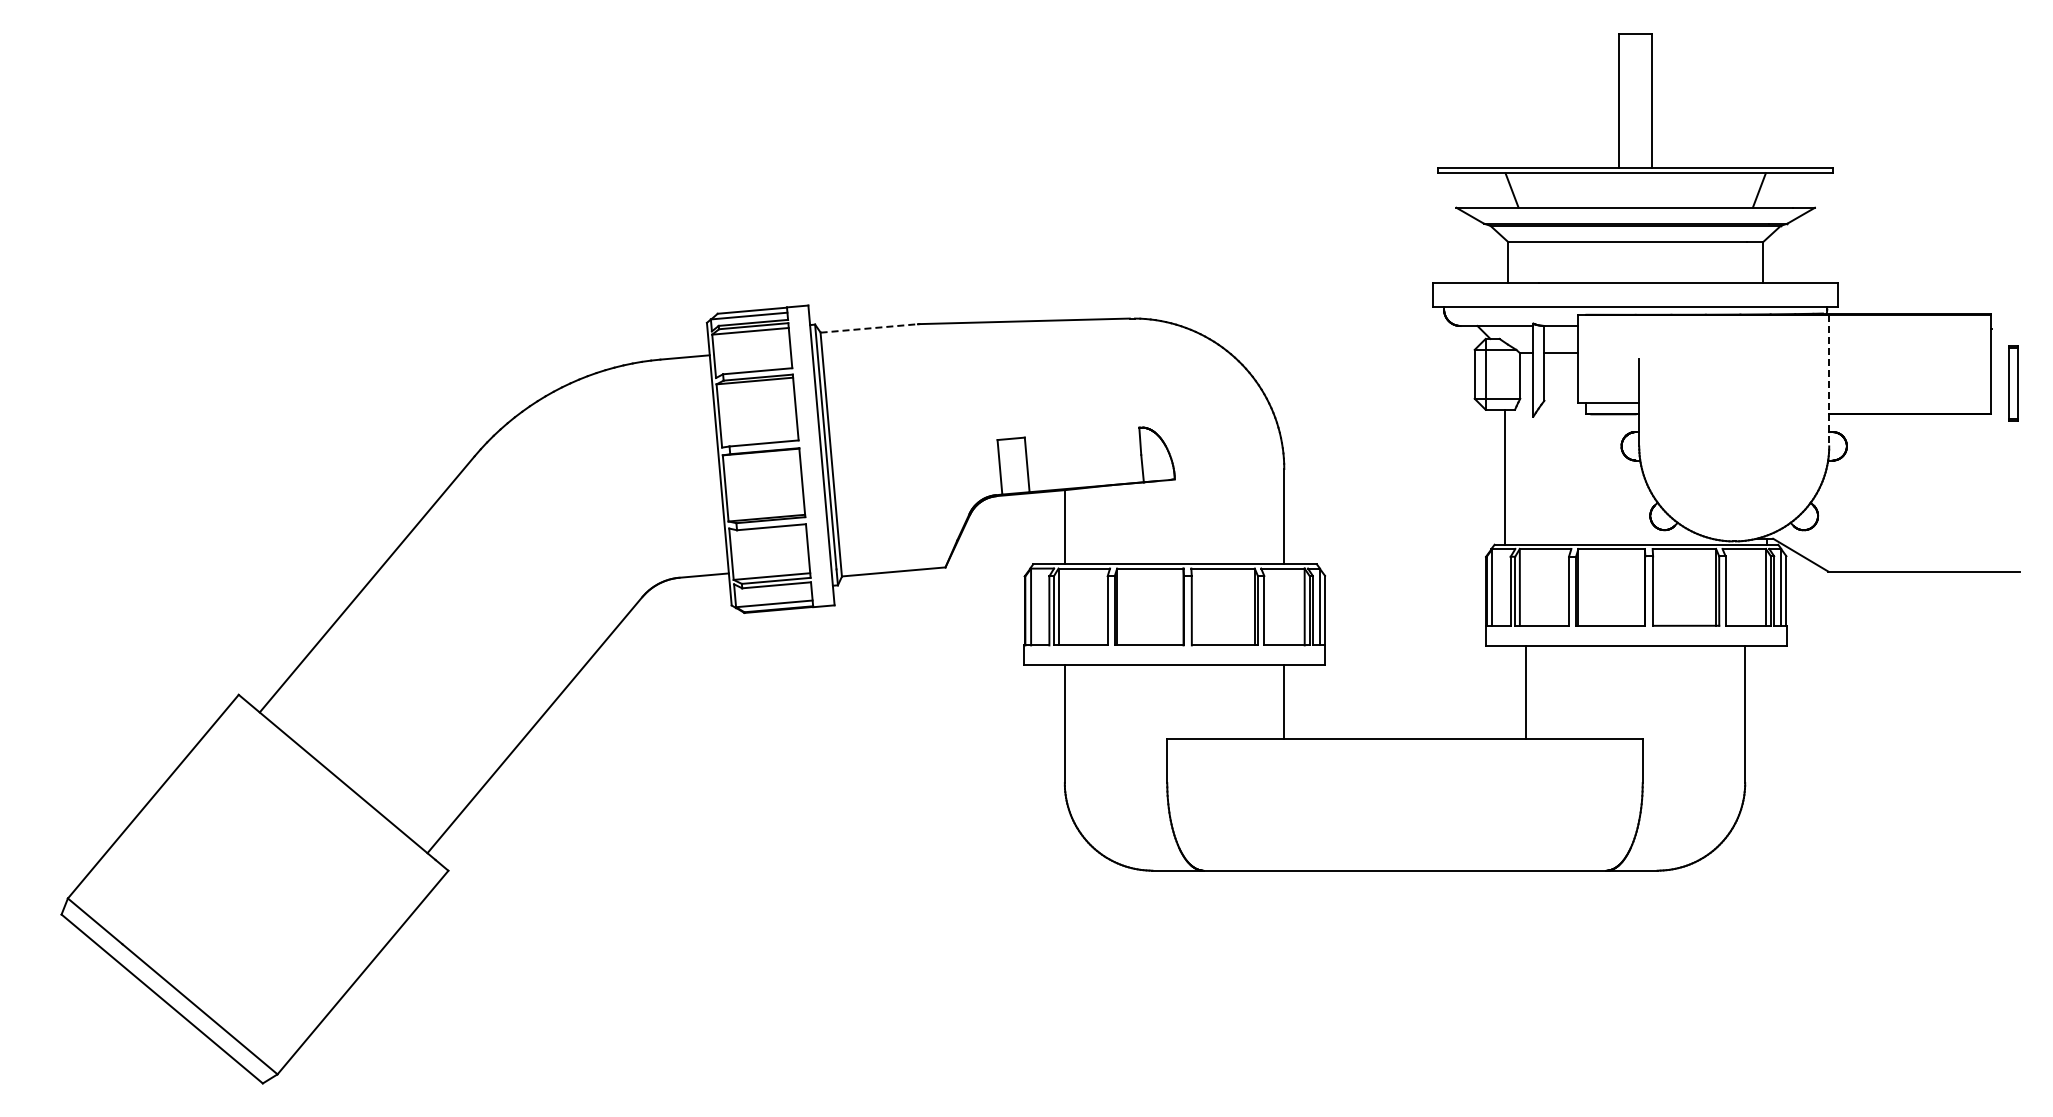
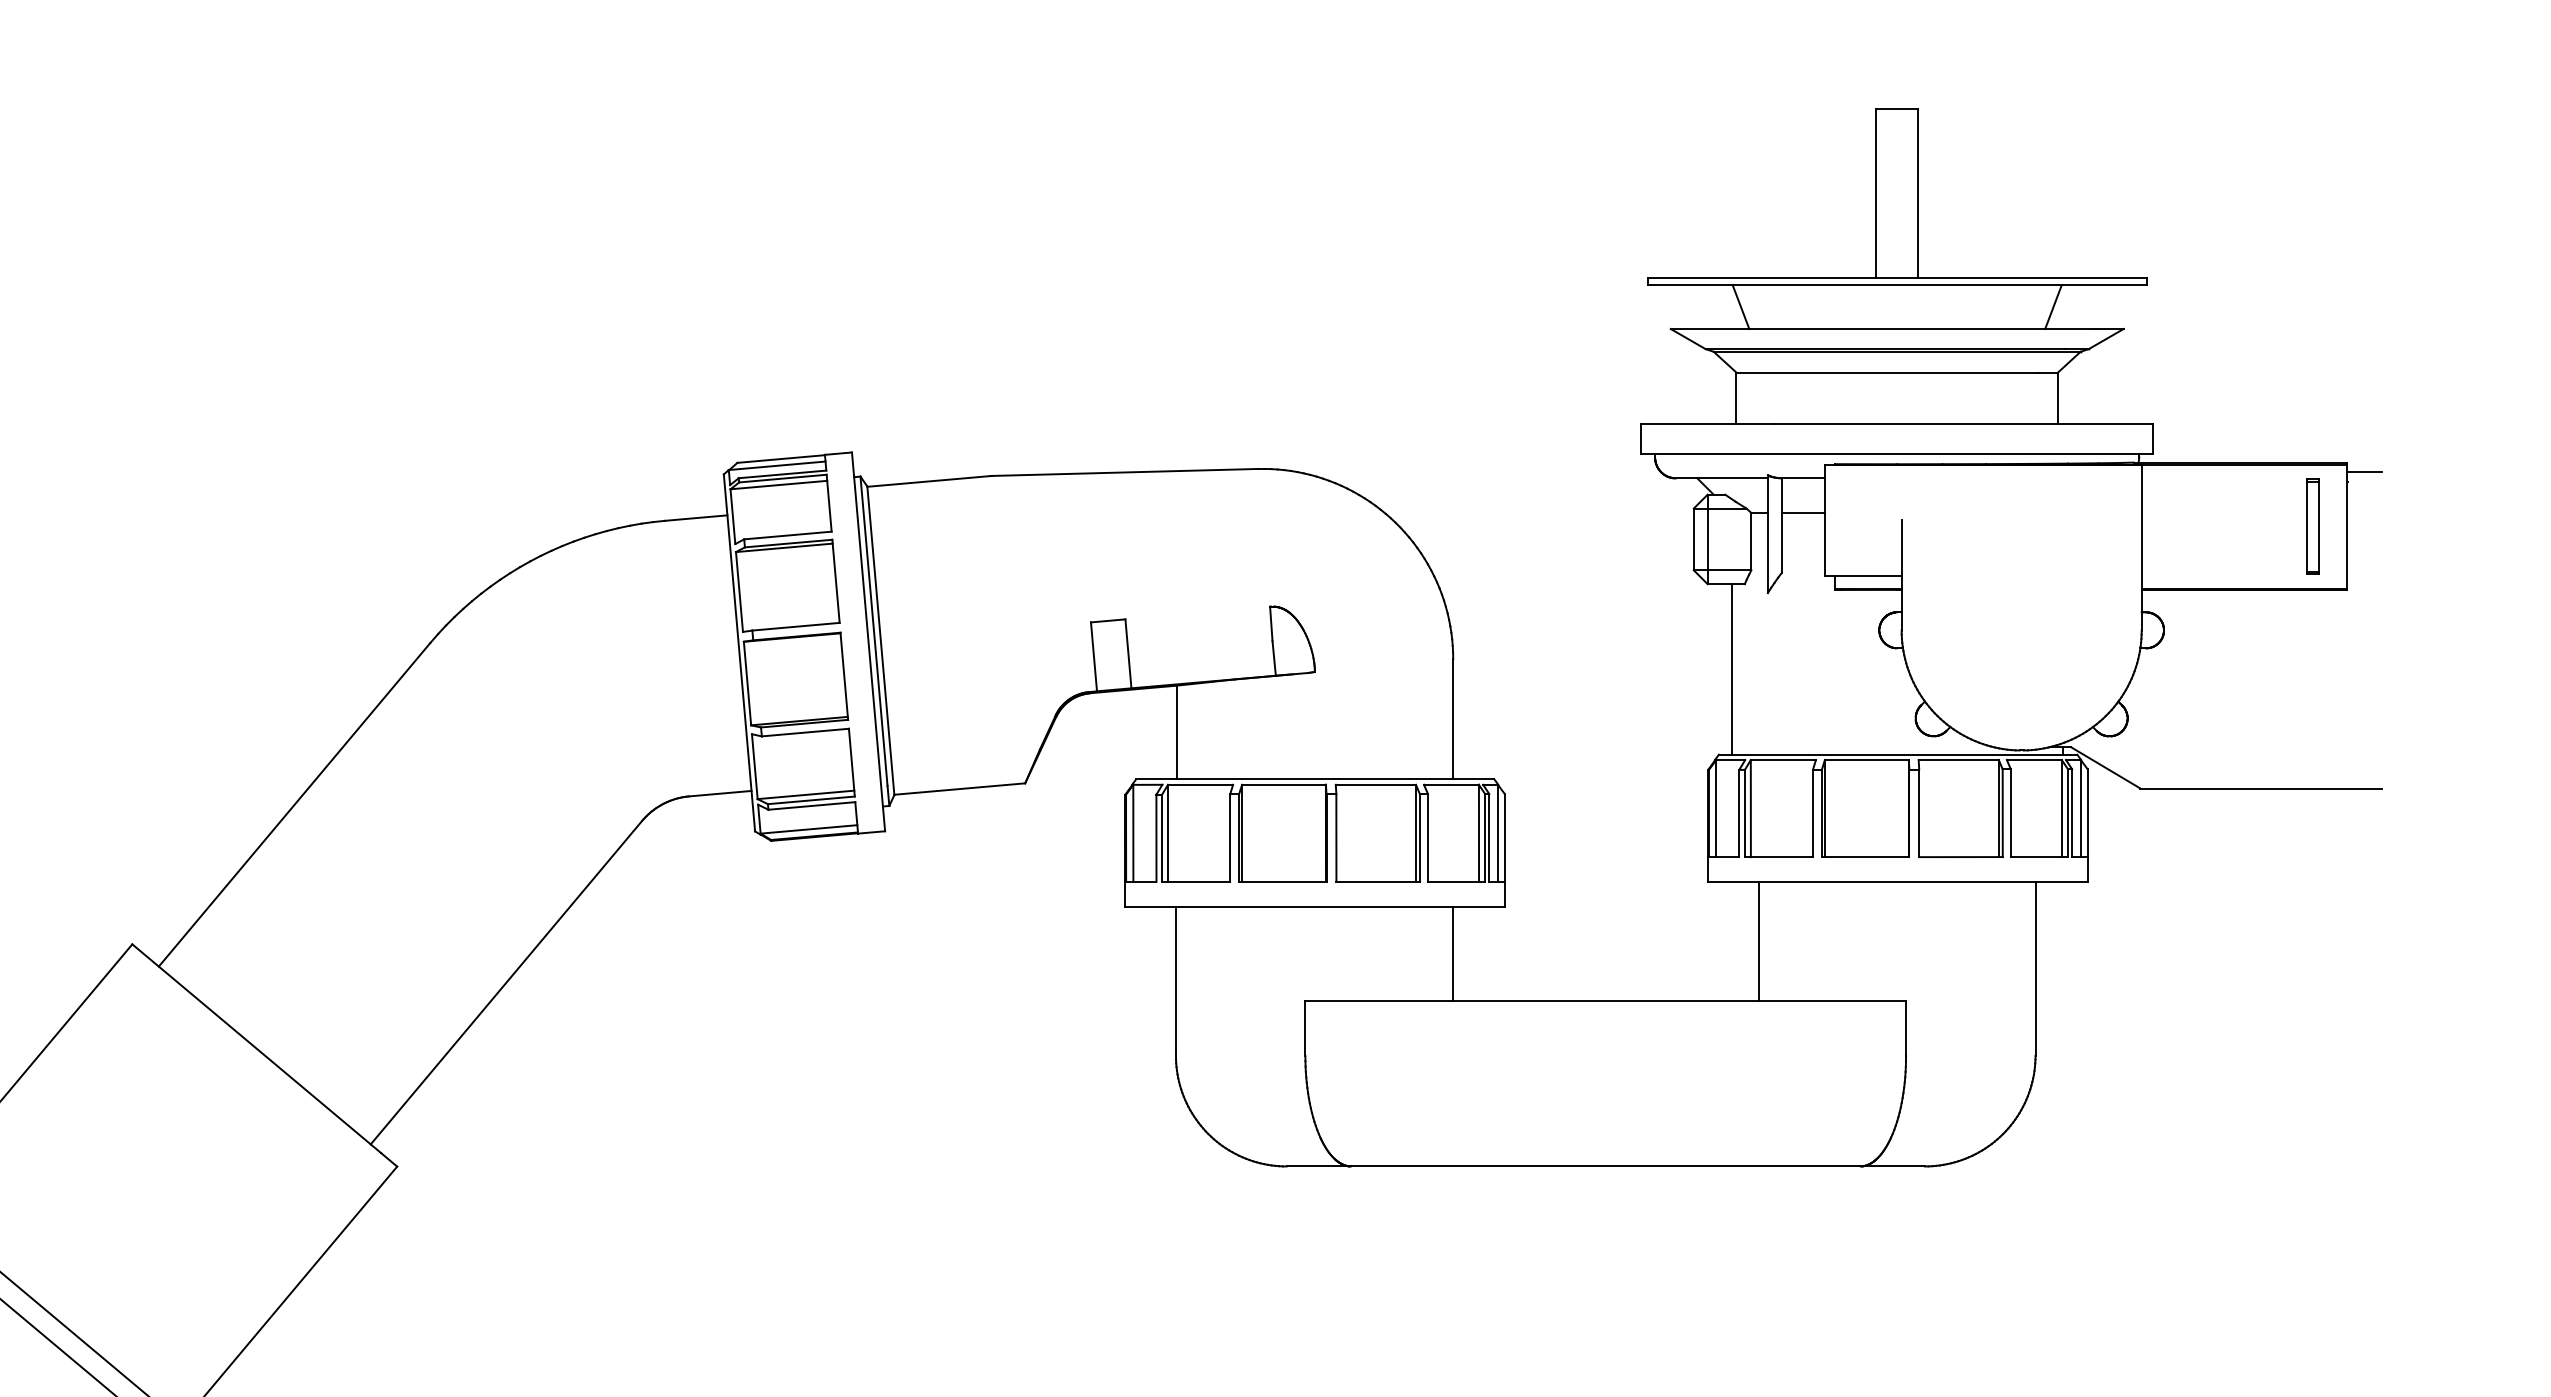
line: (2005, 321) -> (2364, 472), added
line: (869, 328) -> (929, 481), dashed -> solid
line: (1829, 380) -> (2142, 547), dashed -> solid
part: (2013, 383) -> (2312, 526), moved

